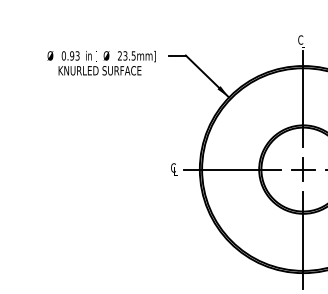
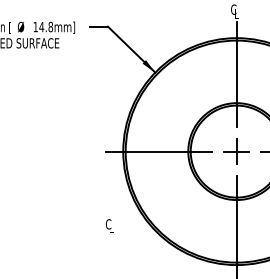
text: (126, 55) -> (42, 26), 23.5mm] -> 14.8mm]
text: (174, 169) -> (109, 226), moved

